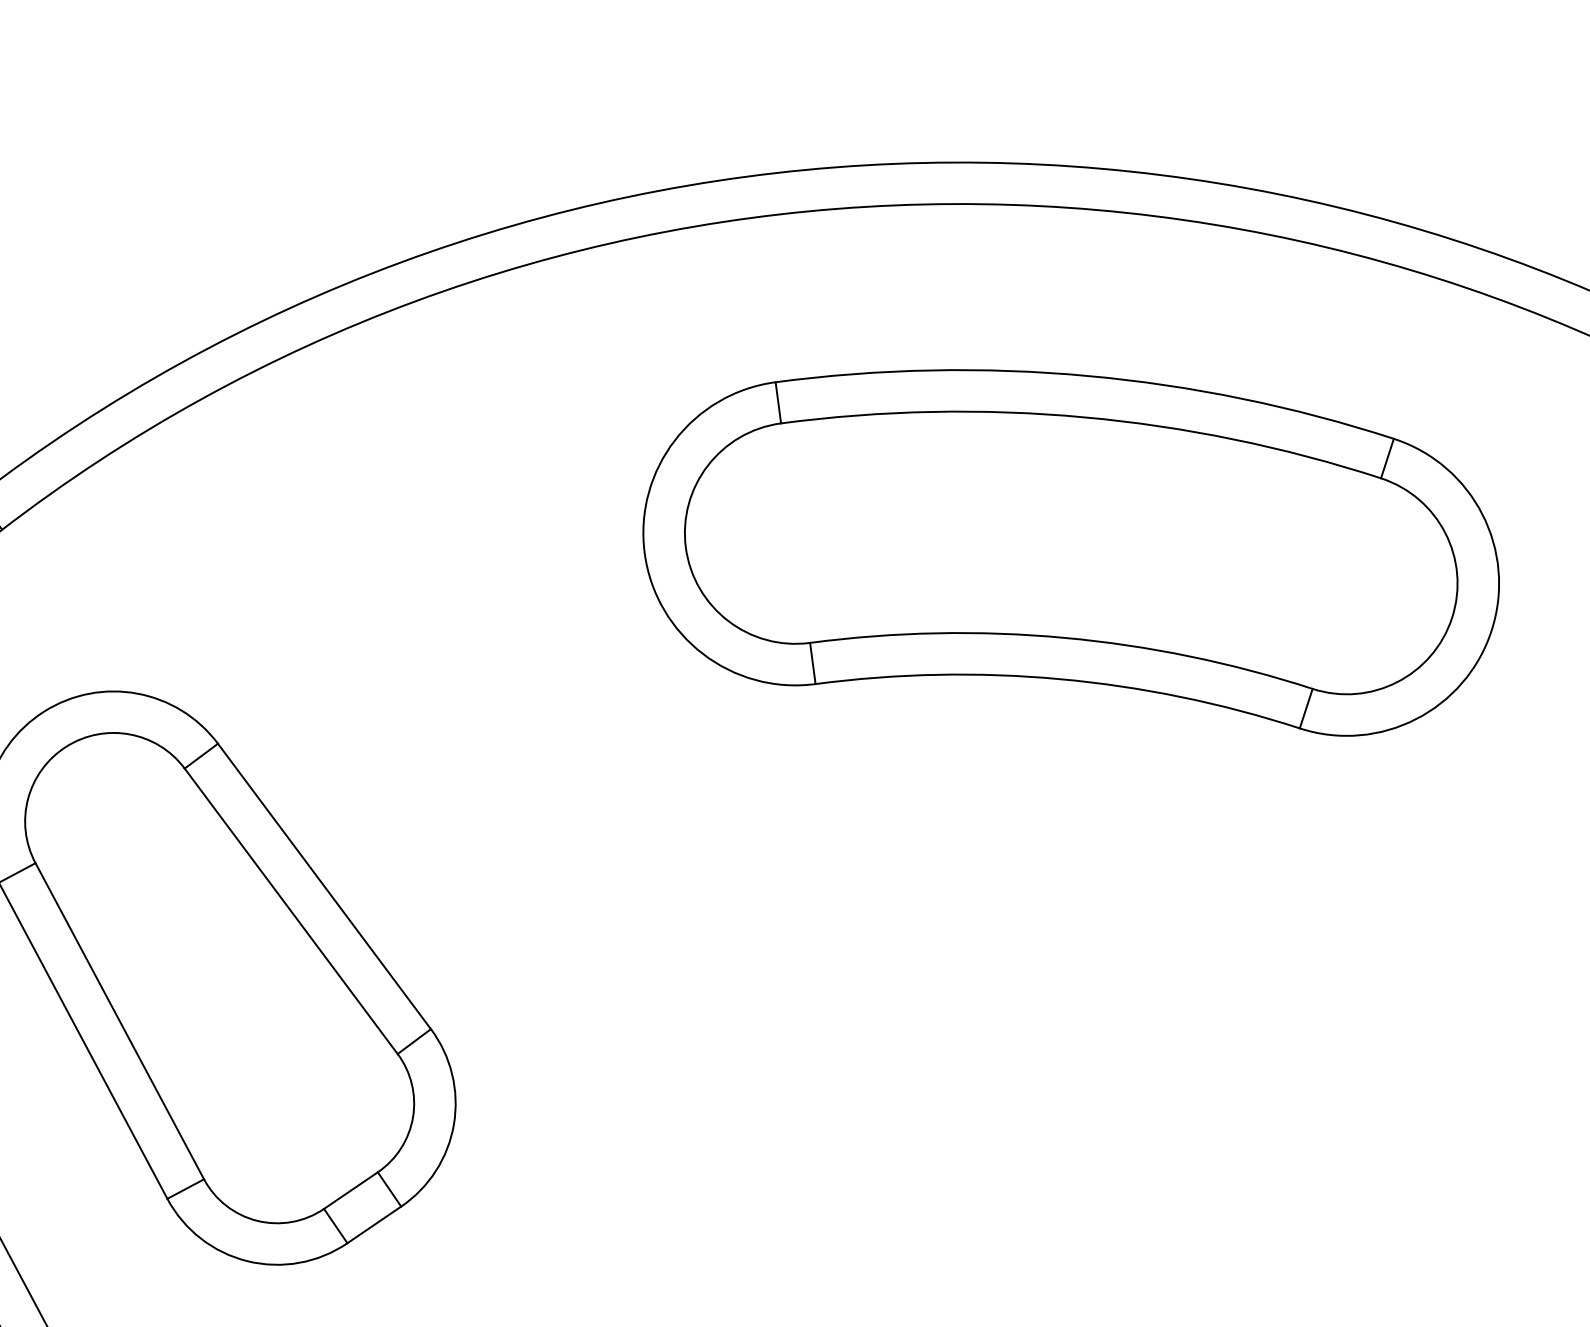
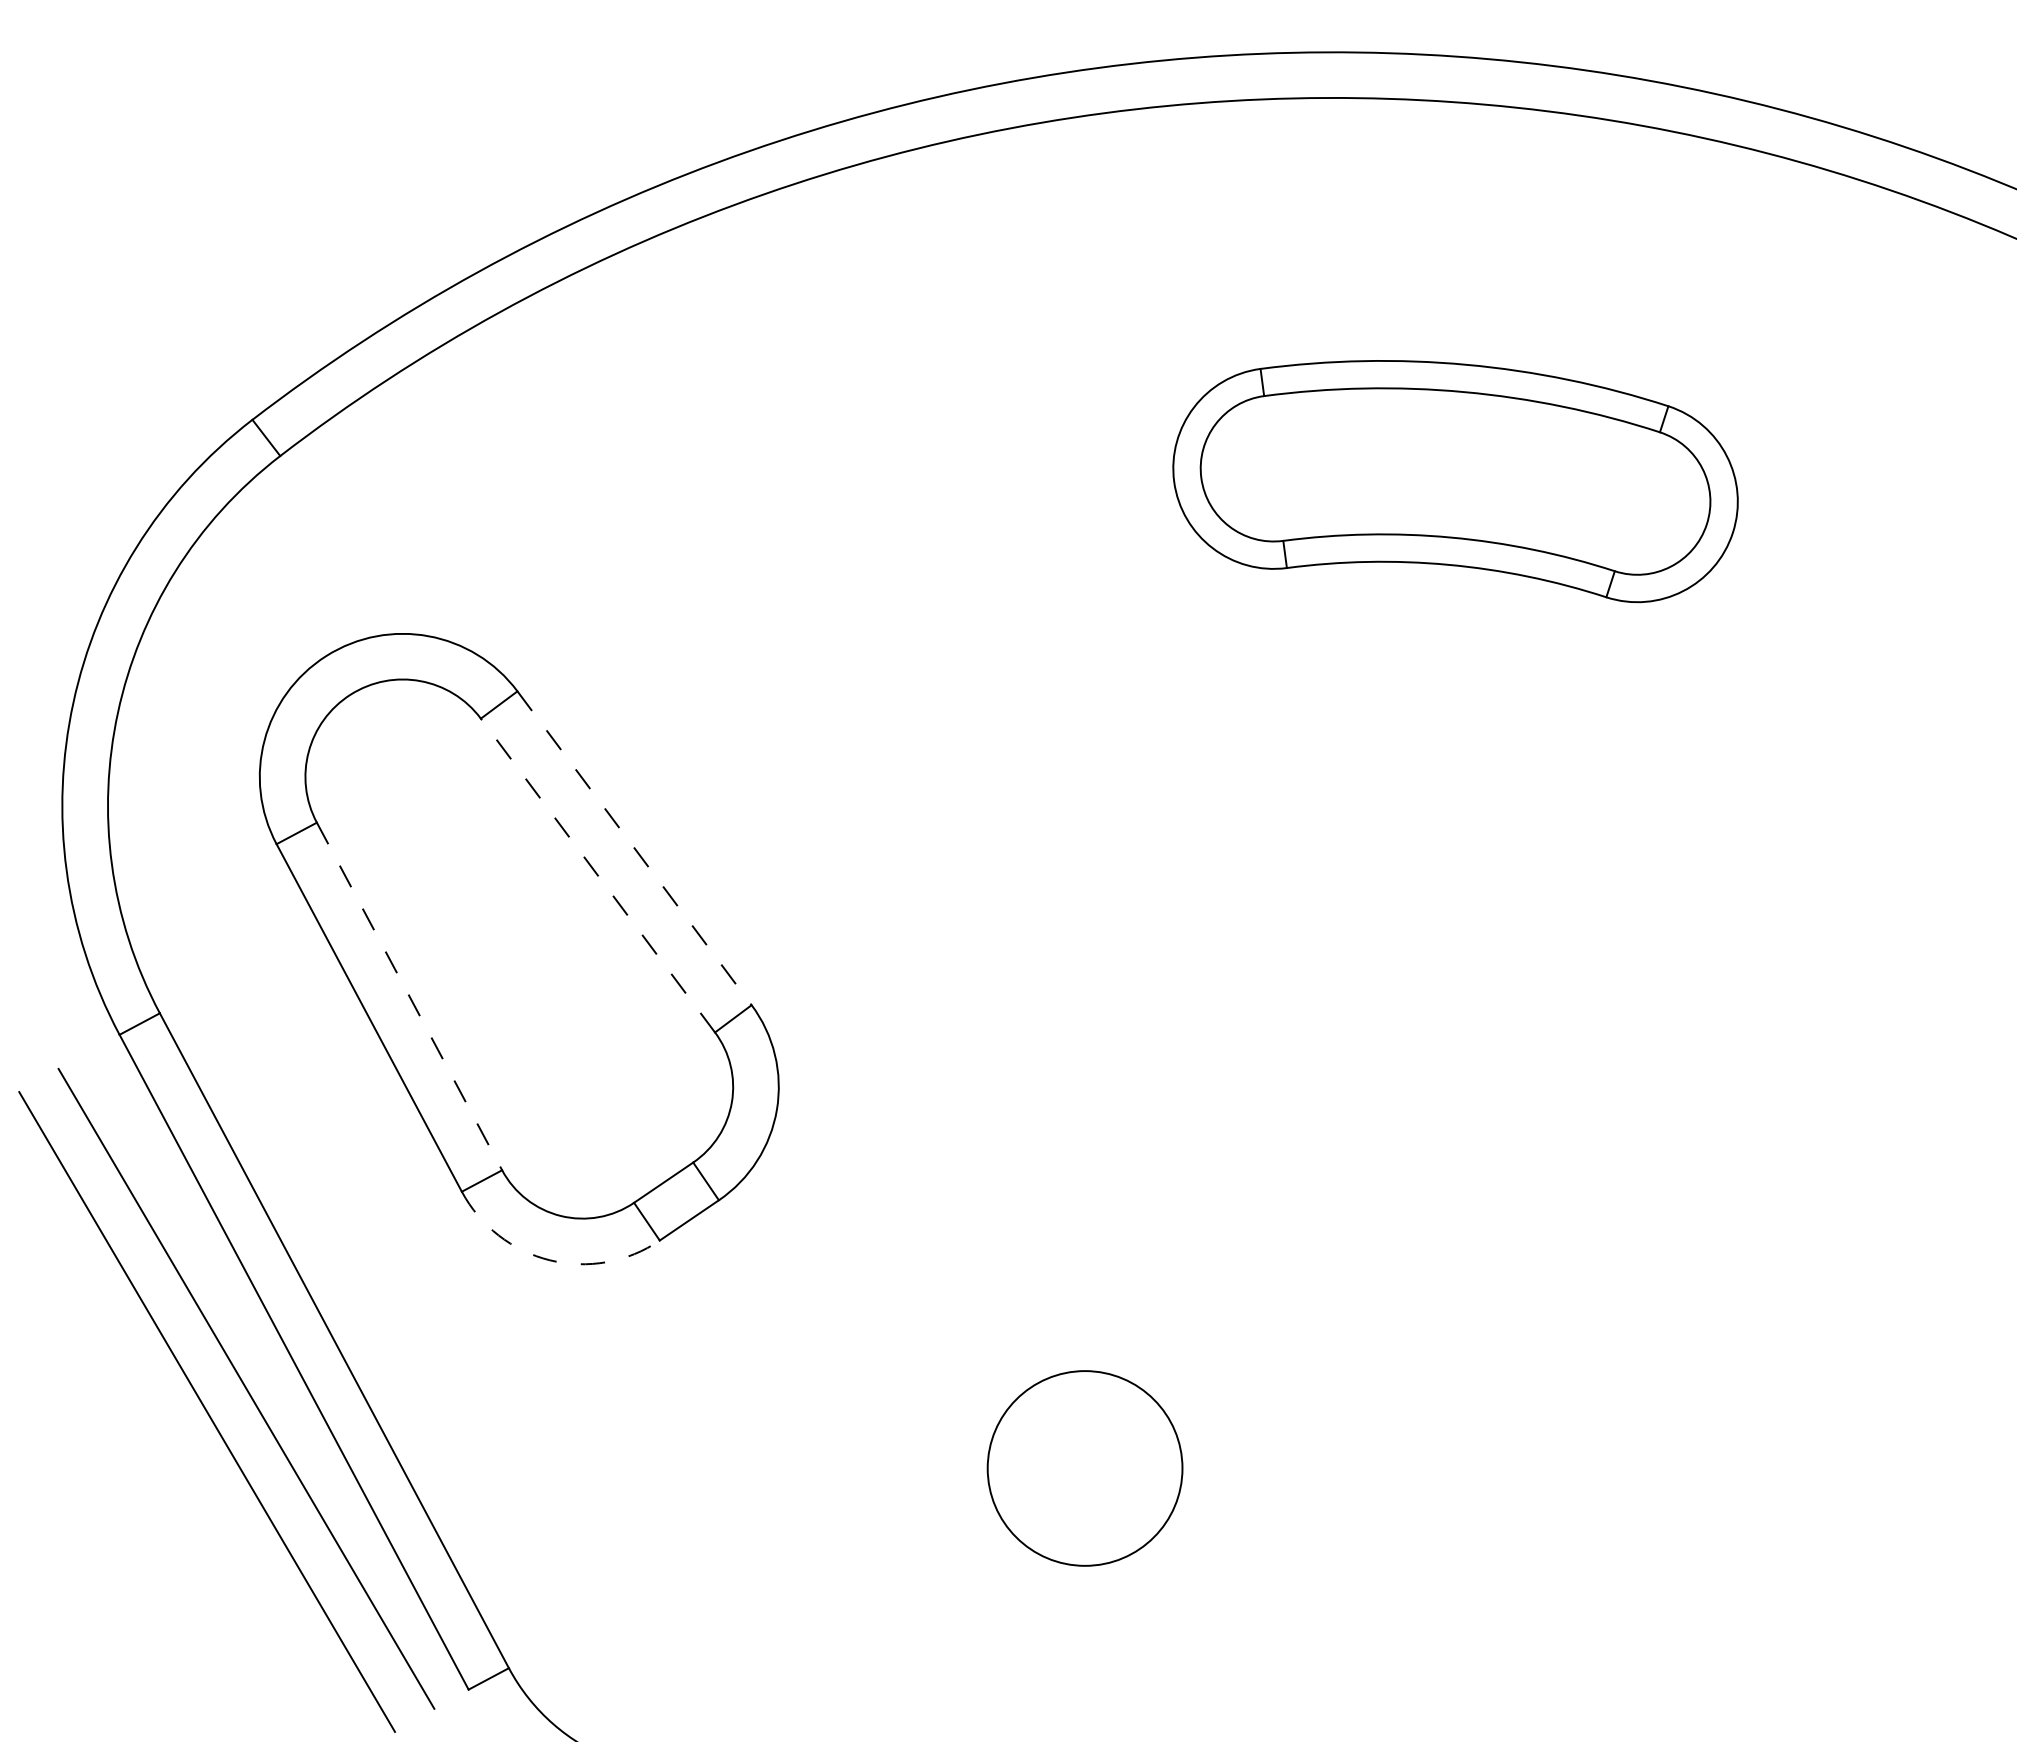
part: (1071, 552) -> (1455, 481), size x0.6
line: (324, 886) -> (634, 848), solid -> dashed
line: (290, 911) -> (597, 875), solid -> dashed
line: (119, 1021) -> (409, 996), solid -> dashed
arc: (247, 1261) -> (549, 1260), solid -> dashed

